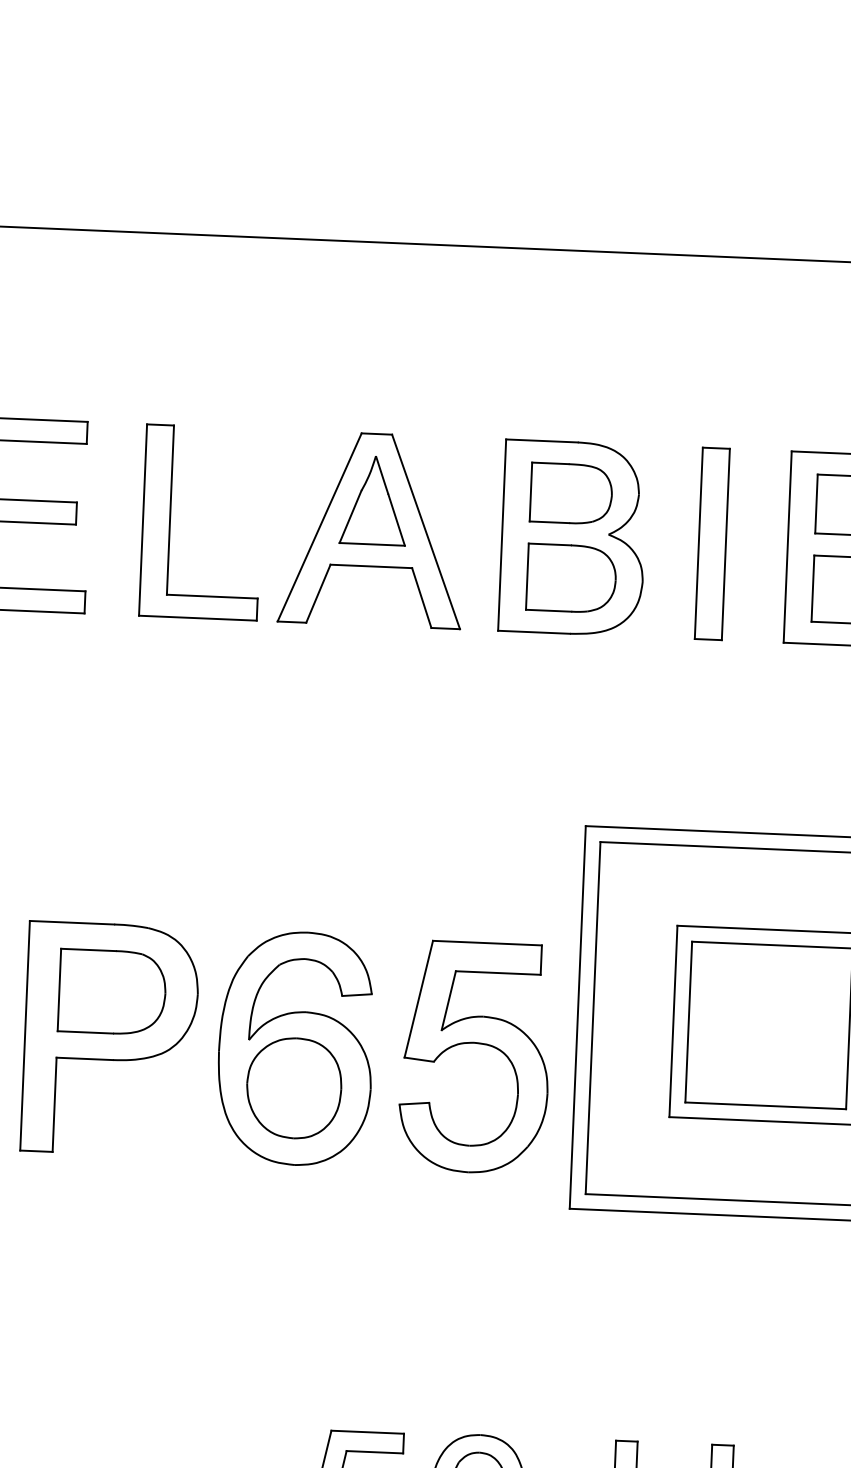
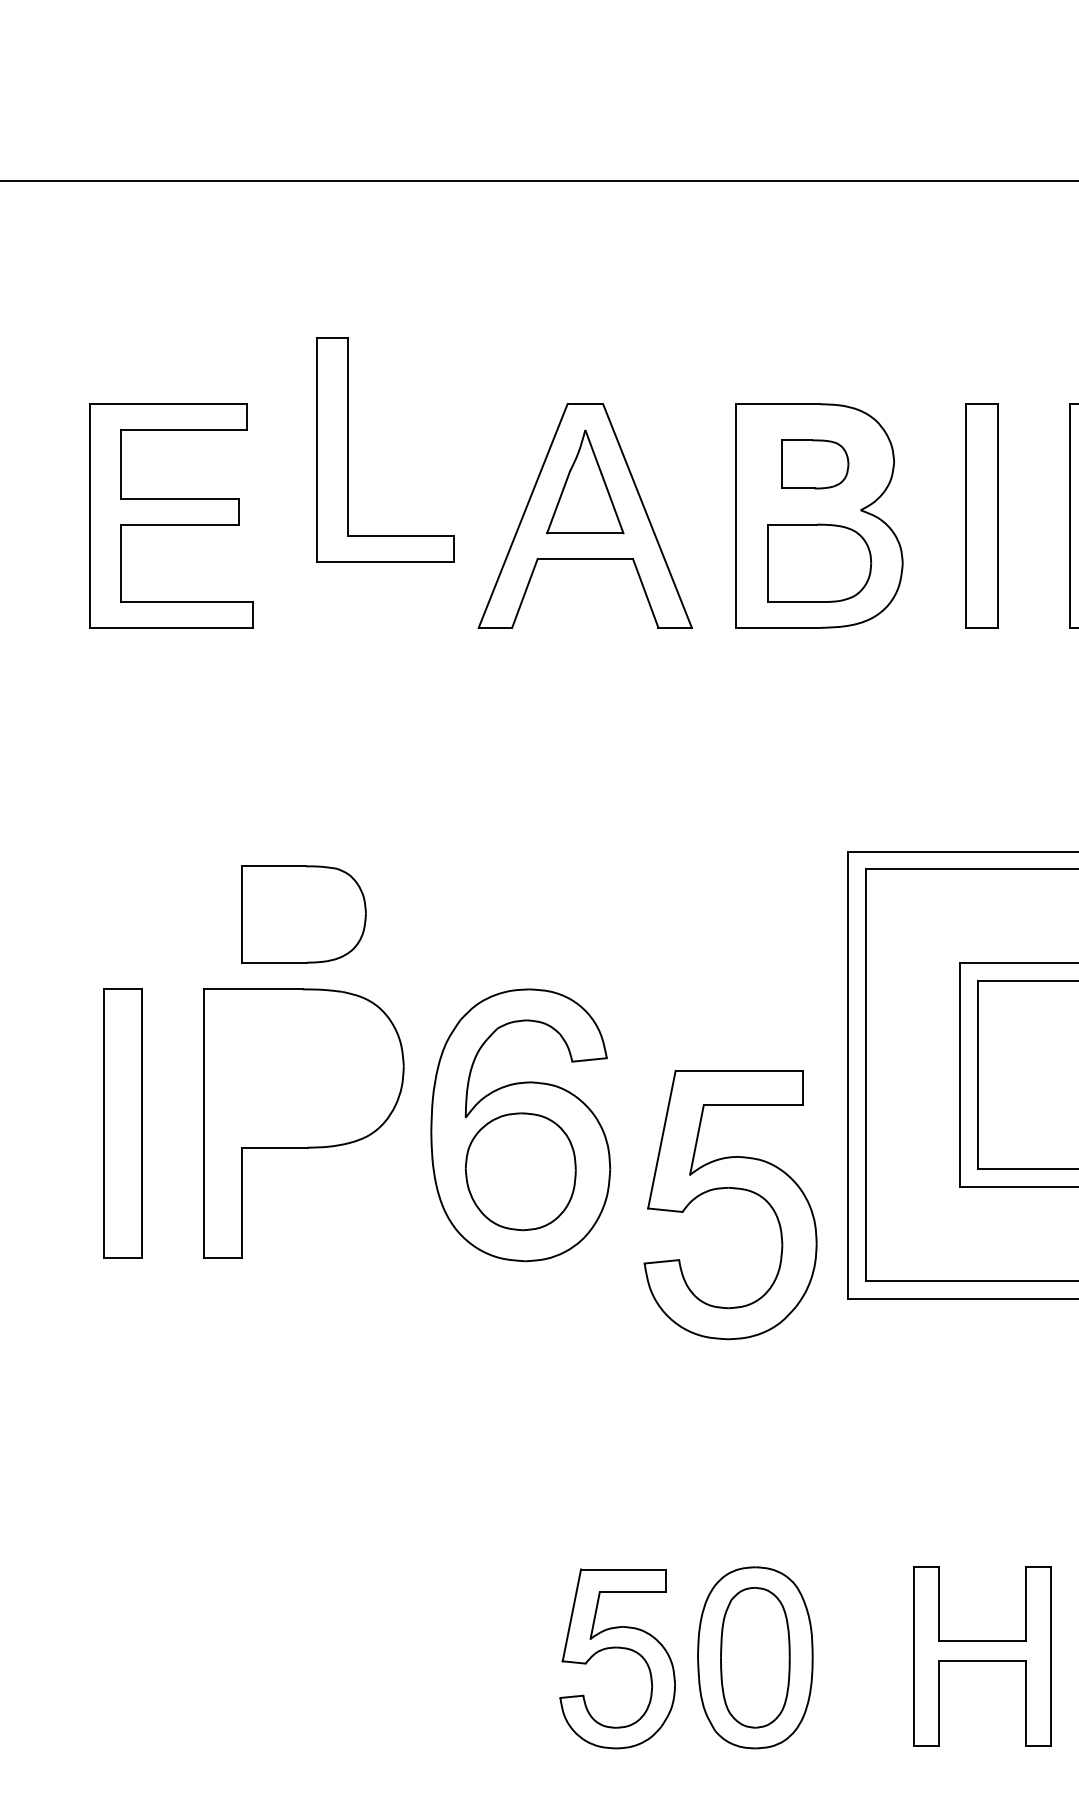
part: (571, 493) -> (815, 464), size x0.7
part: (170, 520) -> (348, 449), moved
part: (111, 992) -> (303, 914), moved
part: (478, 1044) -> (733, 1189), moved

